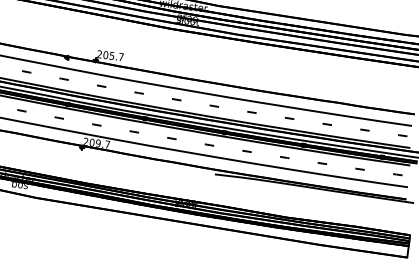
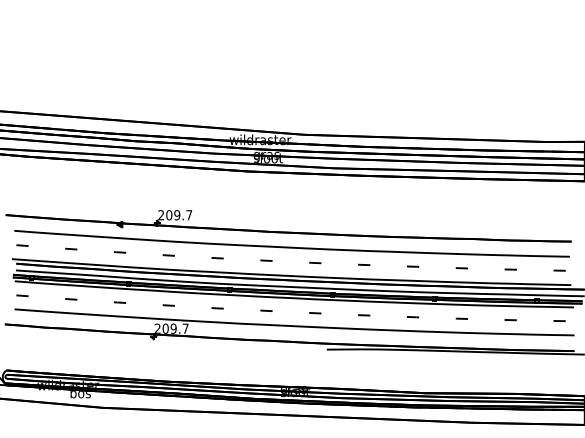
text: (112, 56) -> (177, 215), 205.7 -> 209.7

